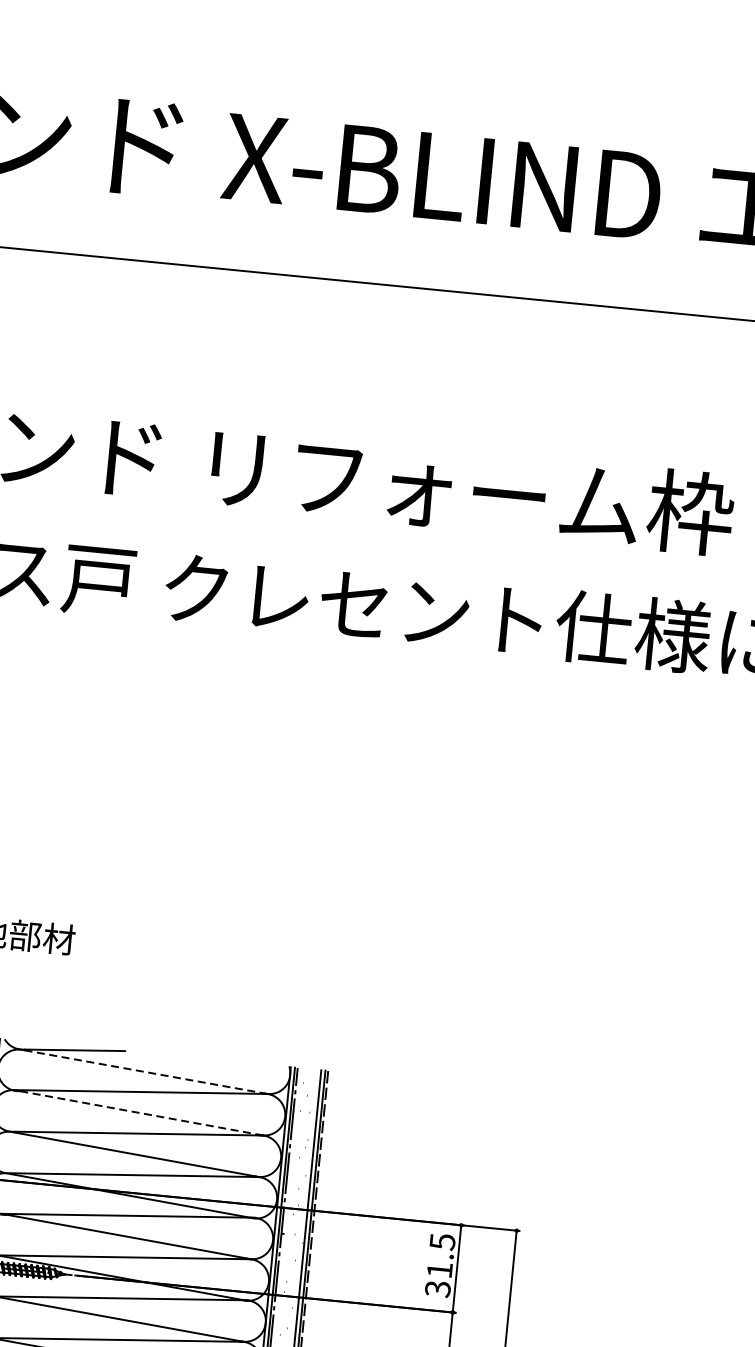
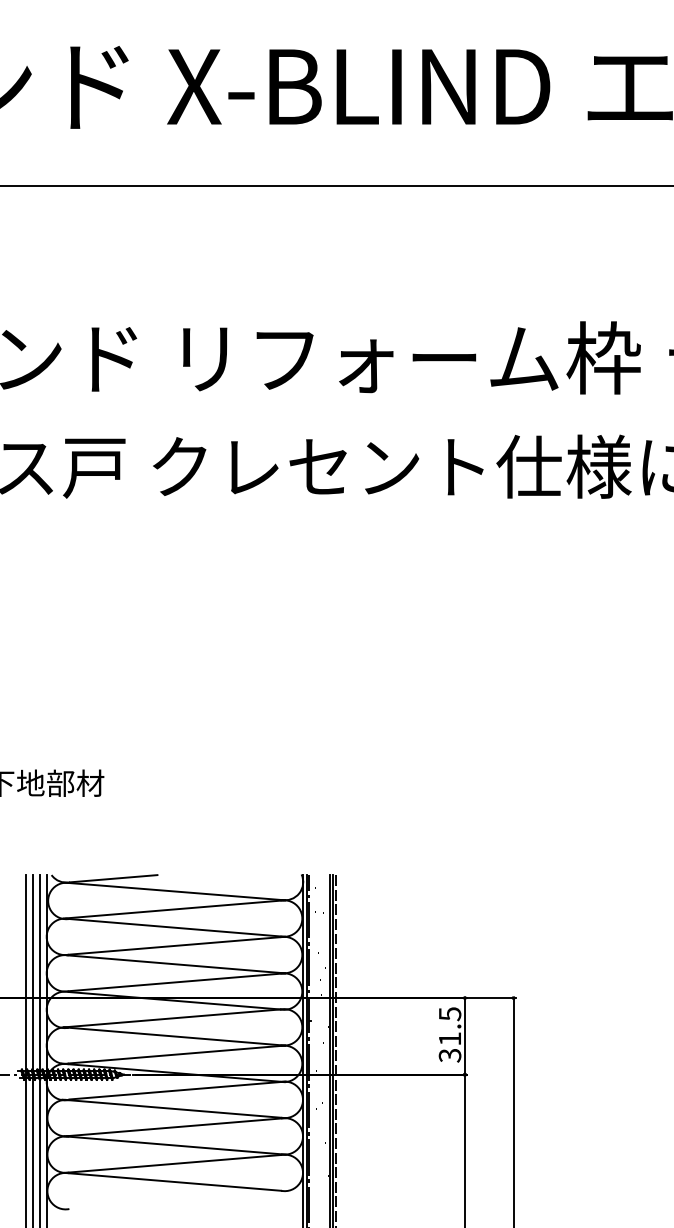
line: (141, 1071) -> (173, 891), dashed -> solid
line: (138, 1112) -> (174, 927), dashed -> solid

